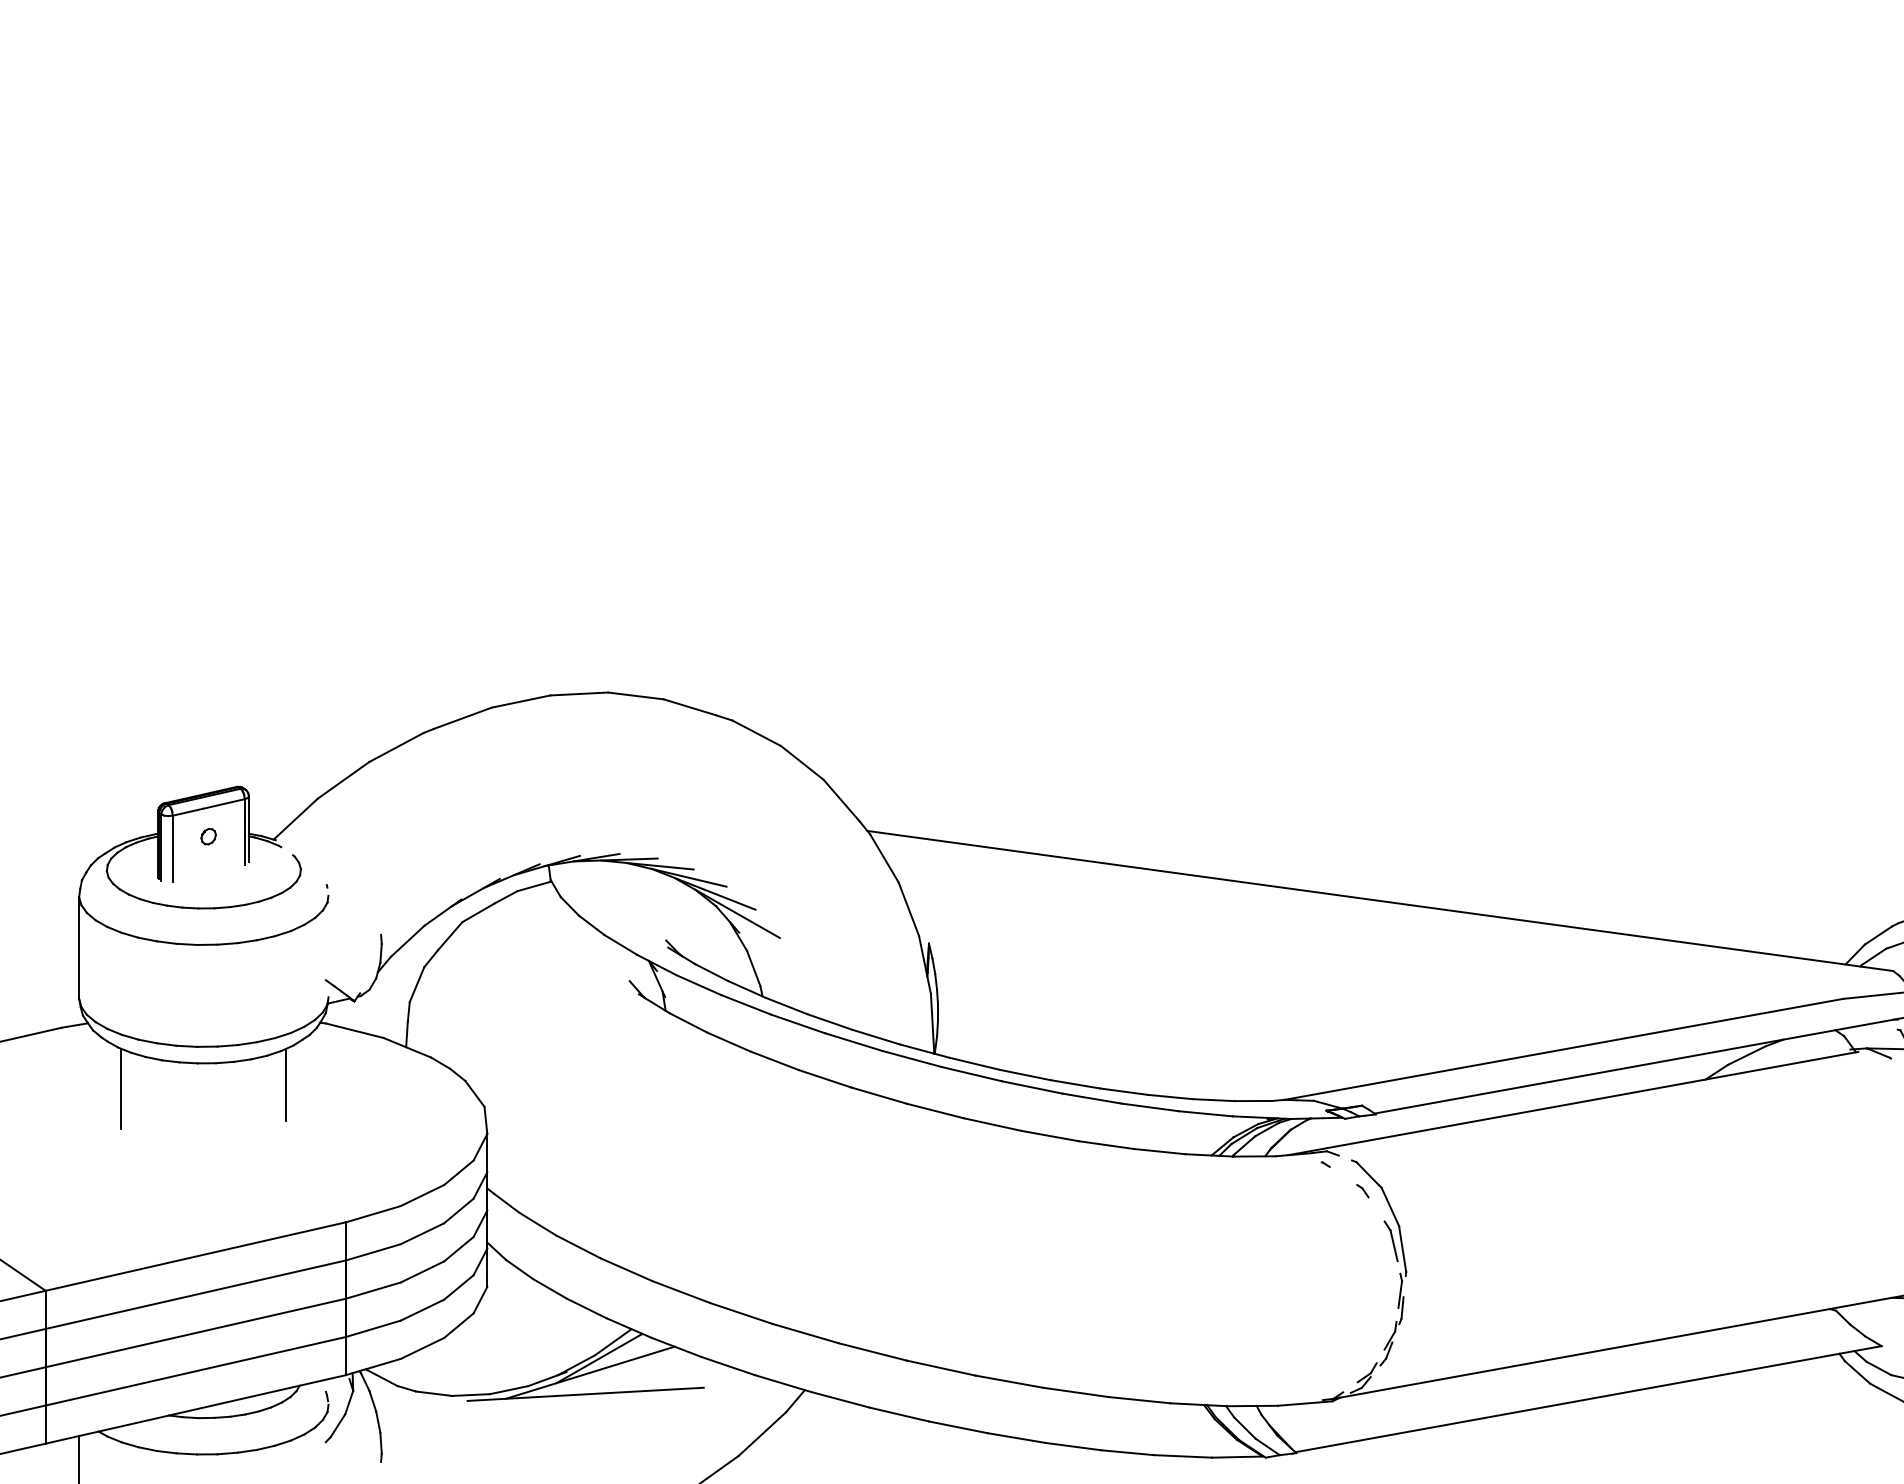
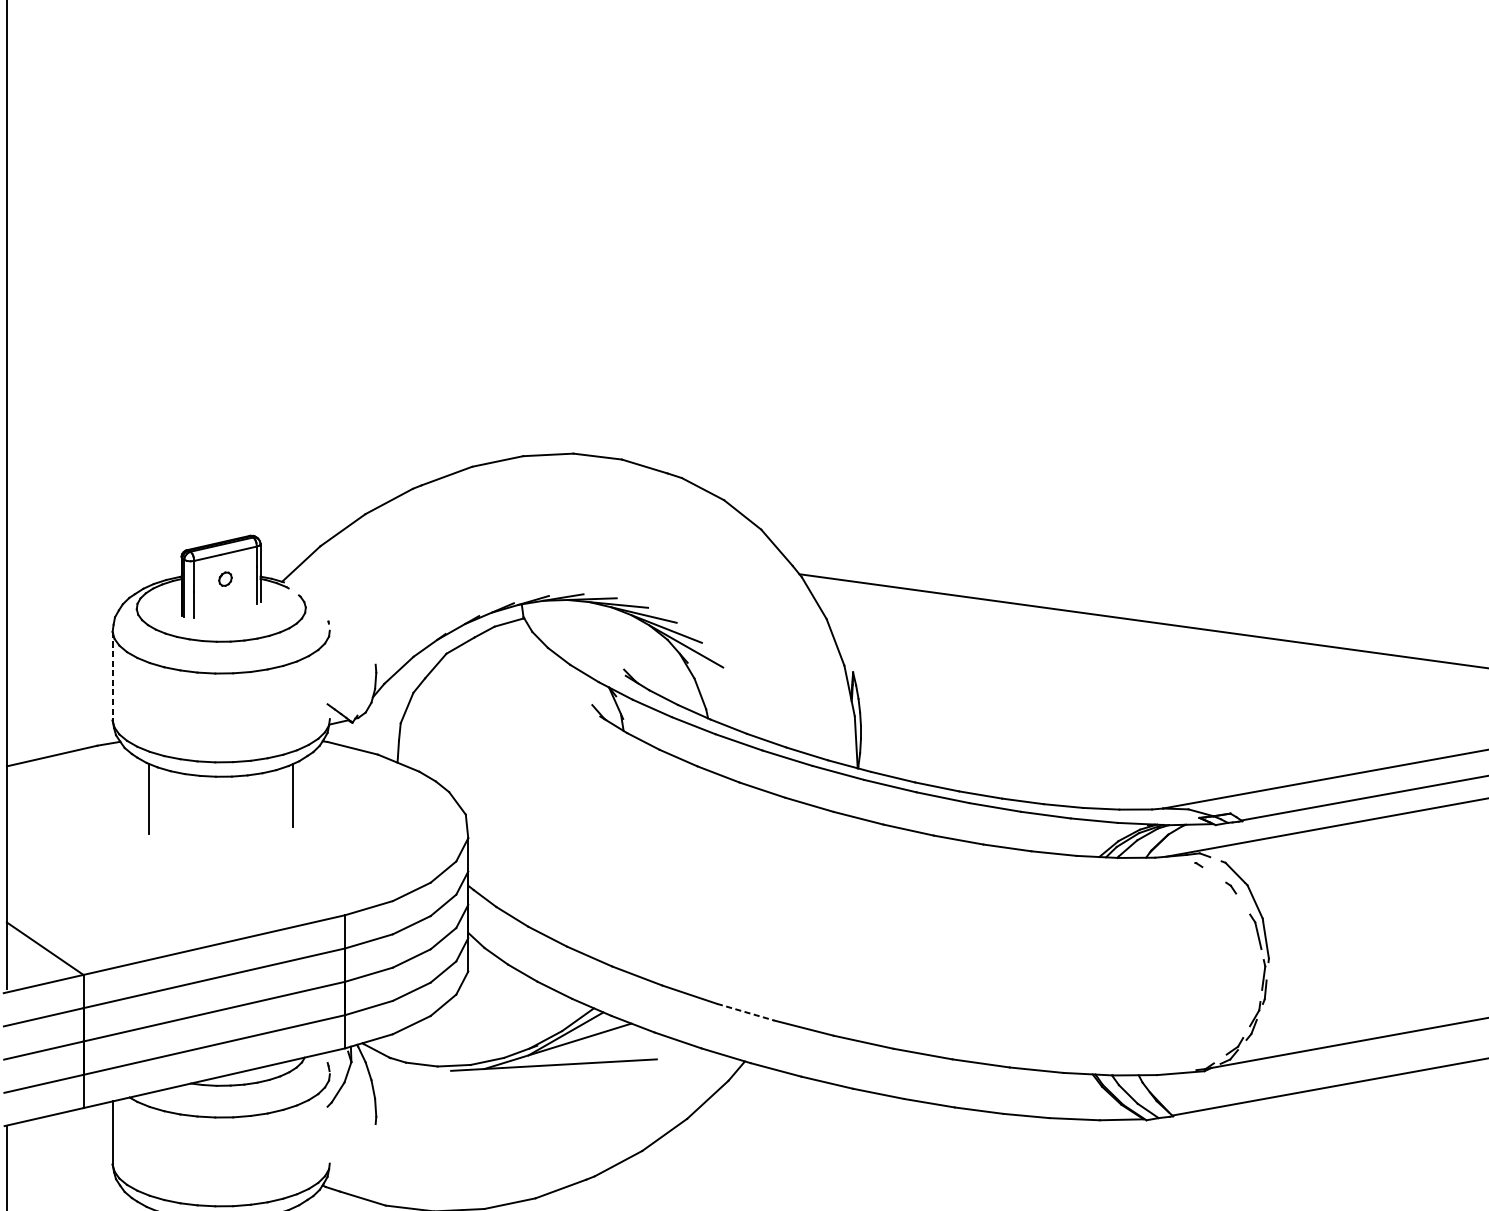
line: (79, 948) -> (112, 676), solid -> dashed
line: (806, 1333) -> (746, 1012), solid -> dashed

